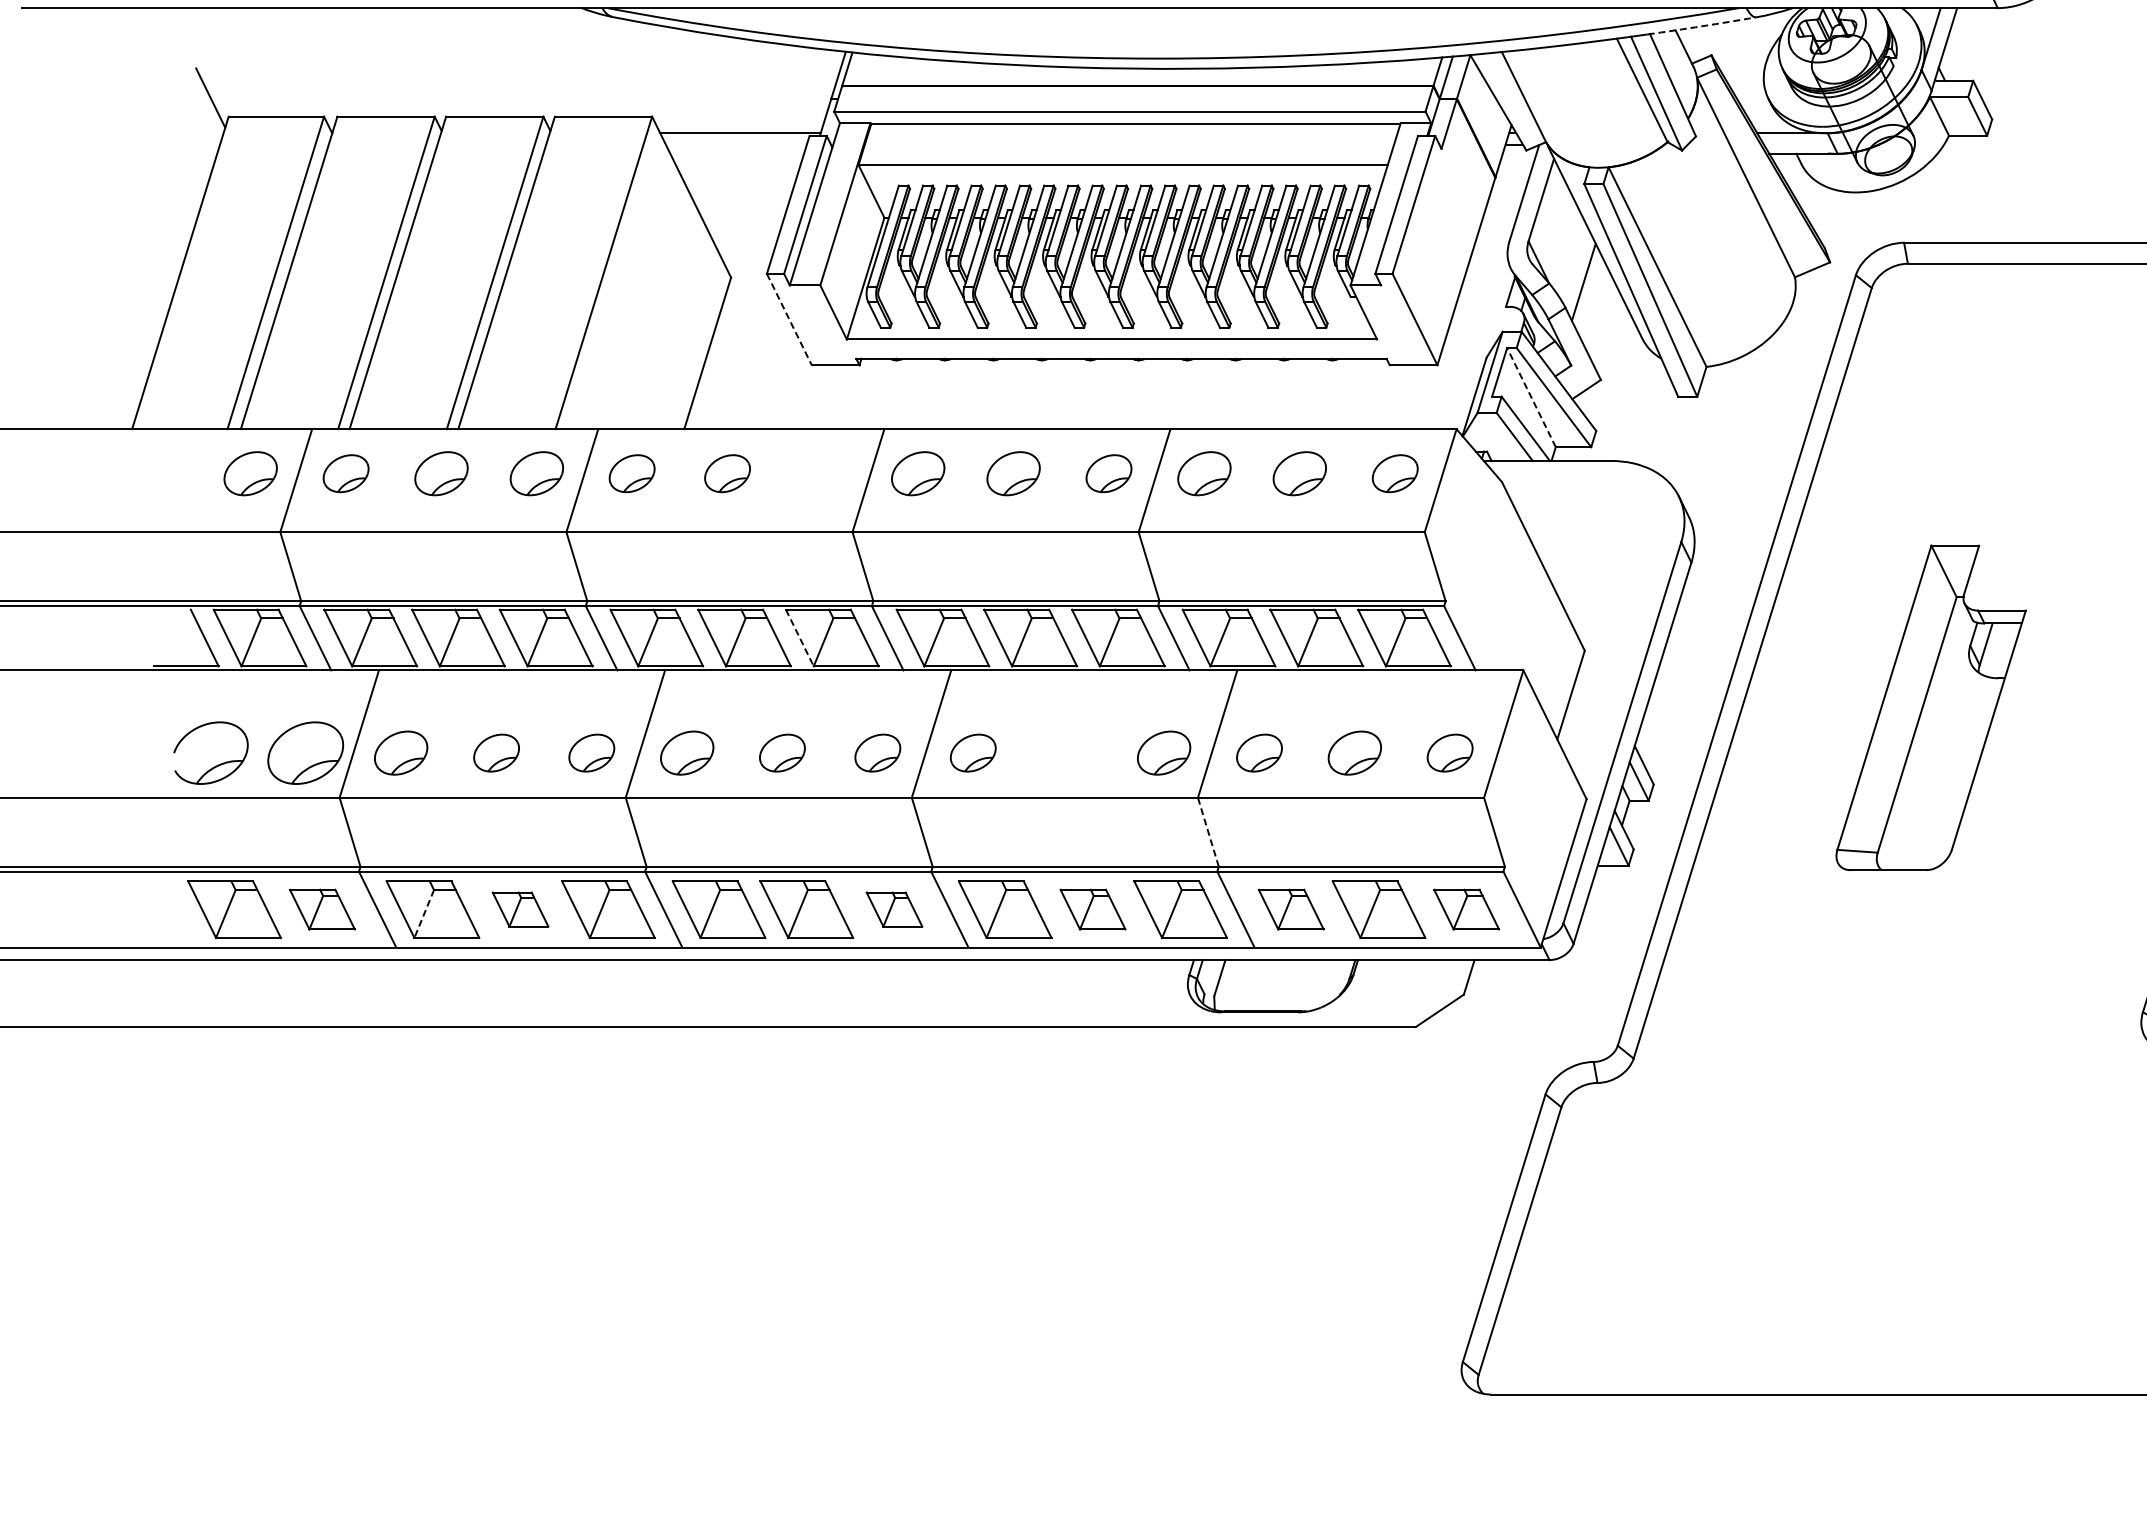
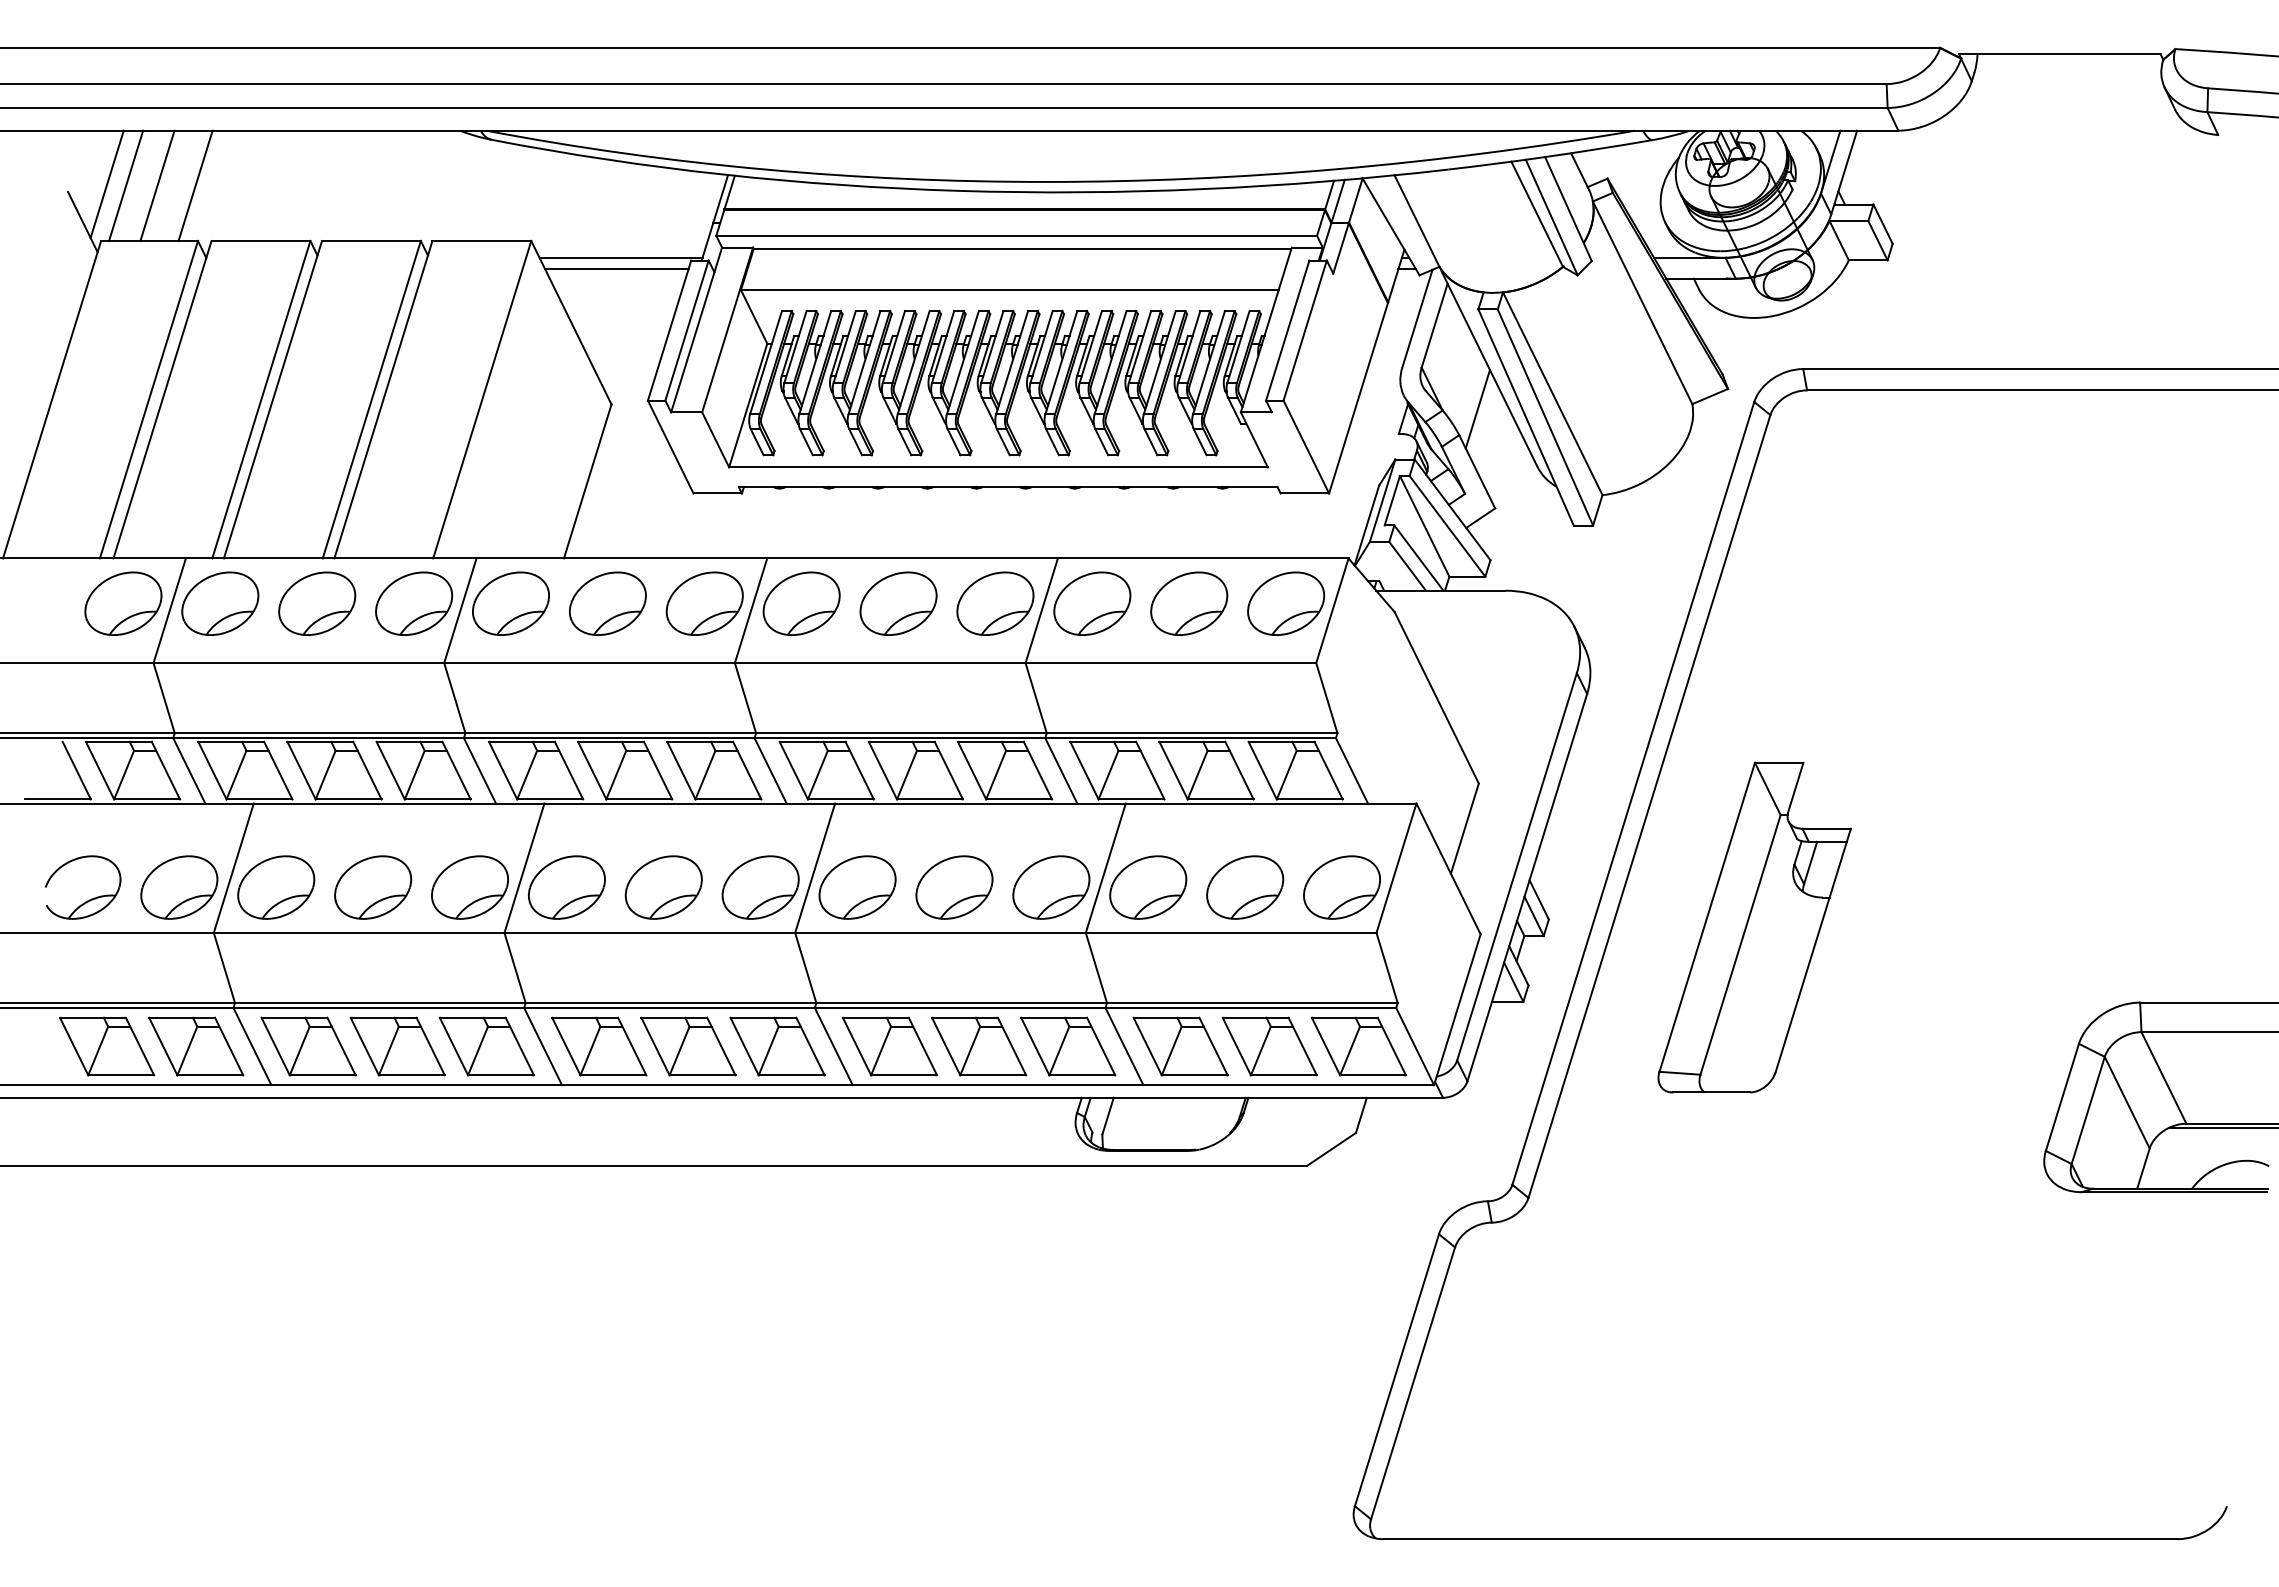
arc: (1702, 26) -> (1598, 149), dashed -> solid
line: (234, 60) -> (106, 183), added
line: (253, 62) -> (126, 185), added
line: (284, 62) -> (157, 185), added
line: (321, 62) -> (195, 185), added
line: (736, 144) -> (616, 269), added
line: (789, 319) -> (670, 447), dashed -> solid
line: (1531, 396) -> (1424, 525), dashed -> solid
part: (250, 473) -> (123, 603), size x1.43
part: (346, 473) -> (220, 603), size x1.67
part: (441, 473) -> (317, 603), size x1.43
part: (537, 473) -> (414, 603), size x1.43
part: (631, 473) -> (510, 603), size x1.67
part: (727, 473) -> (607, 603), size x1.67
part: (822, 473) -> (704, 603), added
part: (918, 473) -> (801, 603), size x1.43
part: (1013, 473) -> (898, 603), size x1.43
part: (1109, 473) -> (995, 603), size x1.67
part: (1204, 473) -> (1092, 603), size x1.43
part: (1300, 473) -> (1189, 603), size x1.43
part: (1395, 473) -> (1286, 603), size x1.67
line: (799, 638) -> (681, 771), dashed -> solid
part: (1930, 707) -> (1754, 927), moved
part: (401, 753) -> (276, 887), size x1.43
part: (496, 753) -> (373, 887), size x1.67
part: (591, 753) -> (469, 887), size x1.67
part: (686, 753) -> (566, 887), size x1.43
part: (782, 753) -> (663, 887), size x1.67
part: (877, 753) -> (760, 887), size x1.67
part: (973, 753) -> (857, 887), size x1.67
part: (1068, 753) -> (954, 887), added
part: (1164, 753) -> (1051, 887), size x1.43
part: (1259, 753) -> (1148, 887), size x1.67
part: (1355, 753) -> (1245, 887), size x1.43
part: (1449, 753) -> (1341, 887), size x1.67
line: (1208, 831) -> (1096, 967), dashed -> solid
part: (322, 909) -> (196, 1046), size x1.43
part: (520, 909) -> (397, 1046), size x1.67
part: (894, 909) -> (777, 1046), size x1.67
part: (1093, 909) -> (979, 1046), size x1.43
part: (1291, 909) -> (1180, 1046), size x1.43
part: (1466, 909) -> (1358, 1046), size x1.43
line: (423, 914) -> (299, 1051), dashed -> solid

